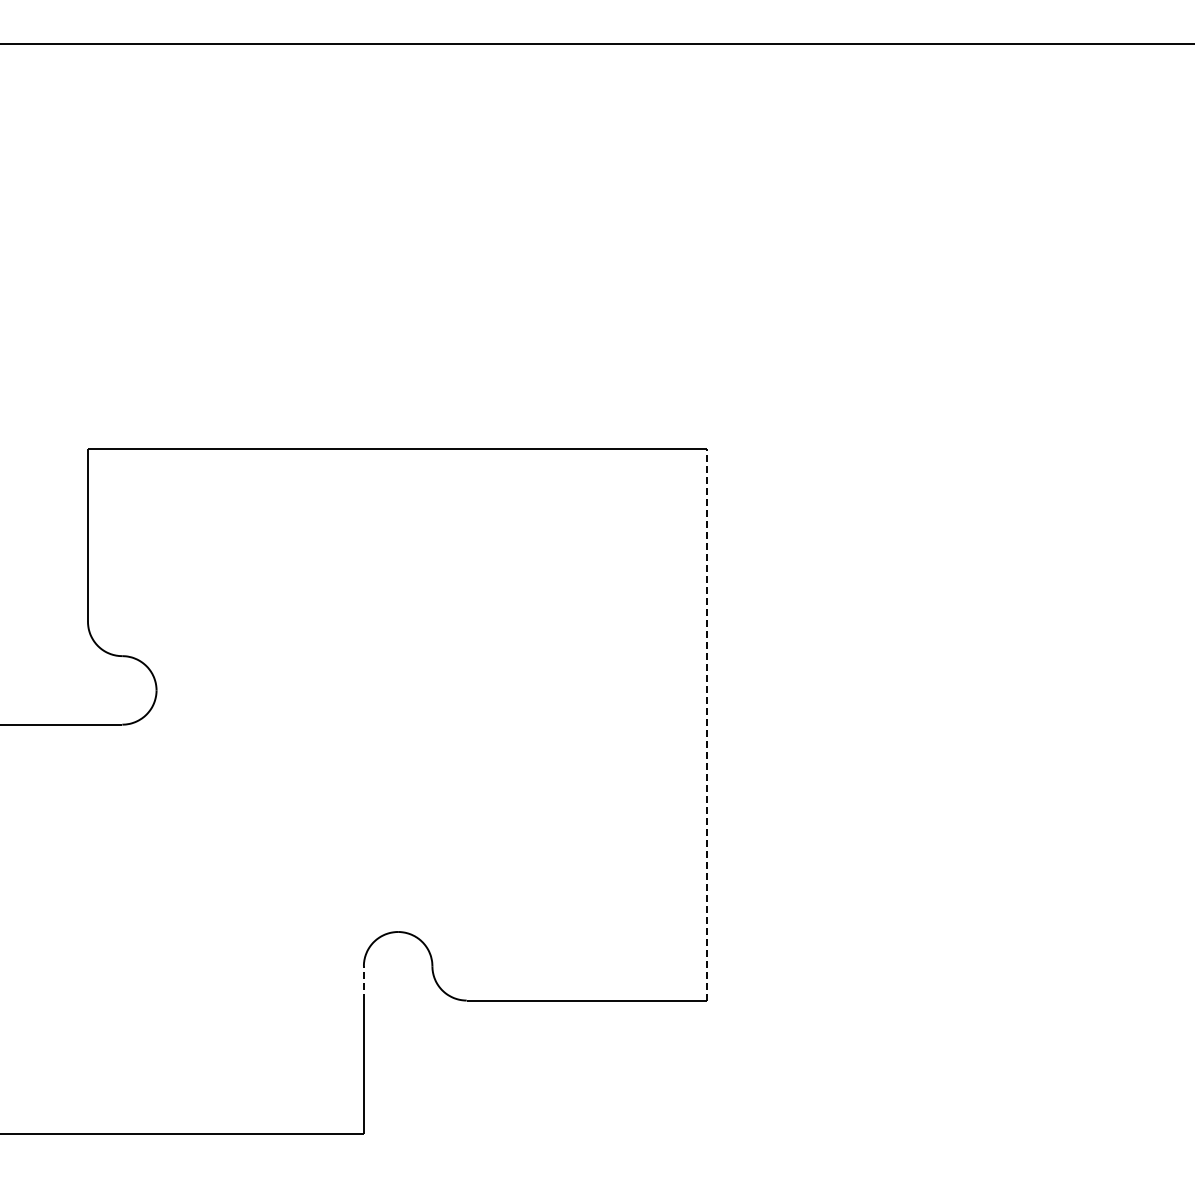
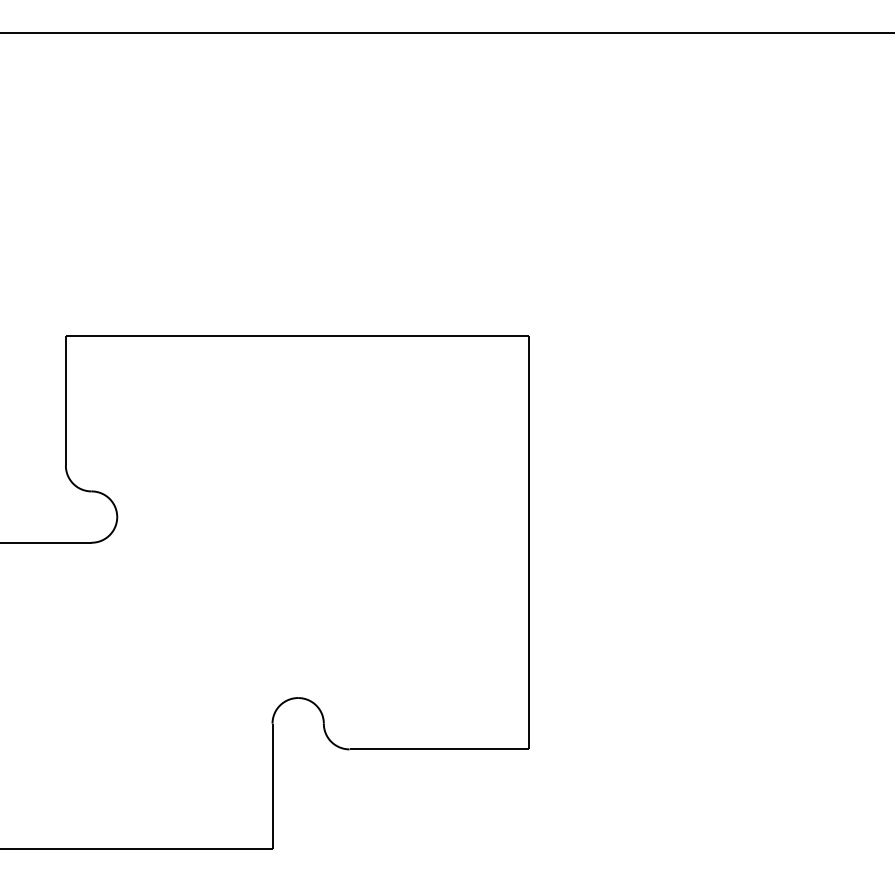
line: (706, 724) -> (529, 542), dashed -> solid
line: (363, 982) -> (272, 735), dashed -> solid

